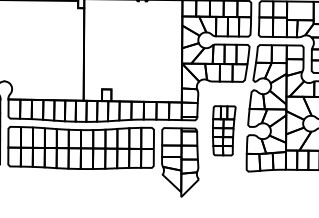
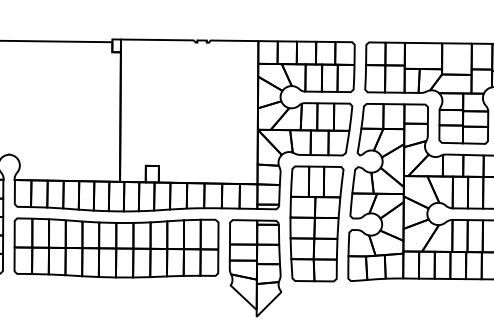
part: (223, 130) -> (316, 223), size x1.67

